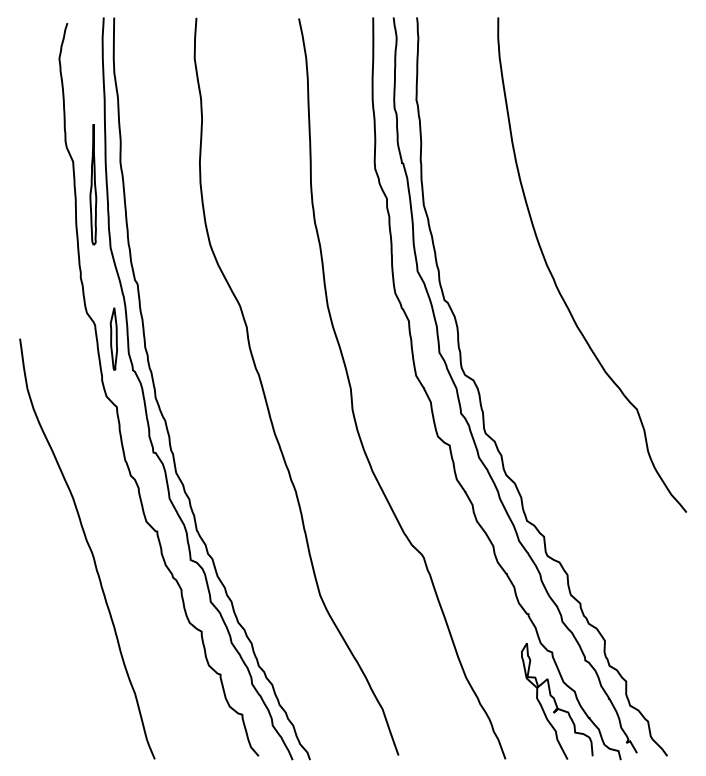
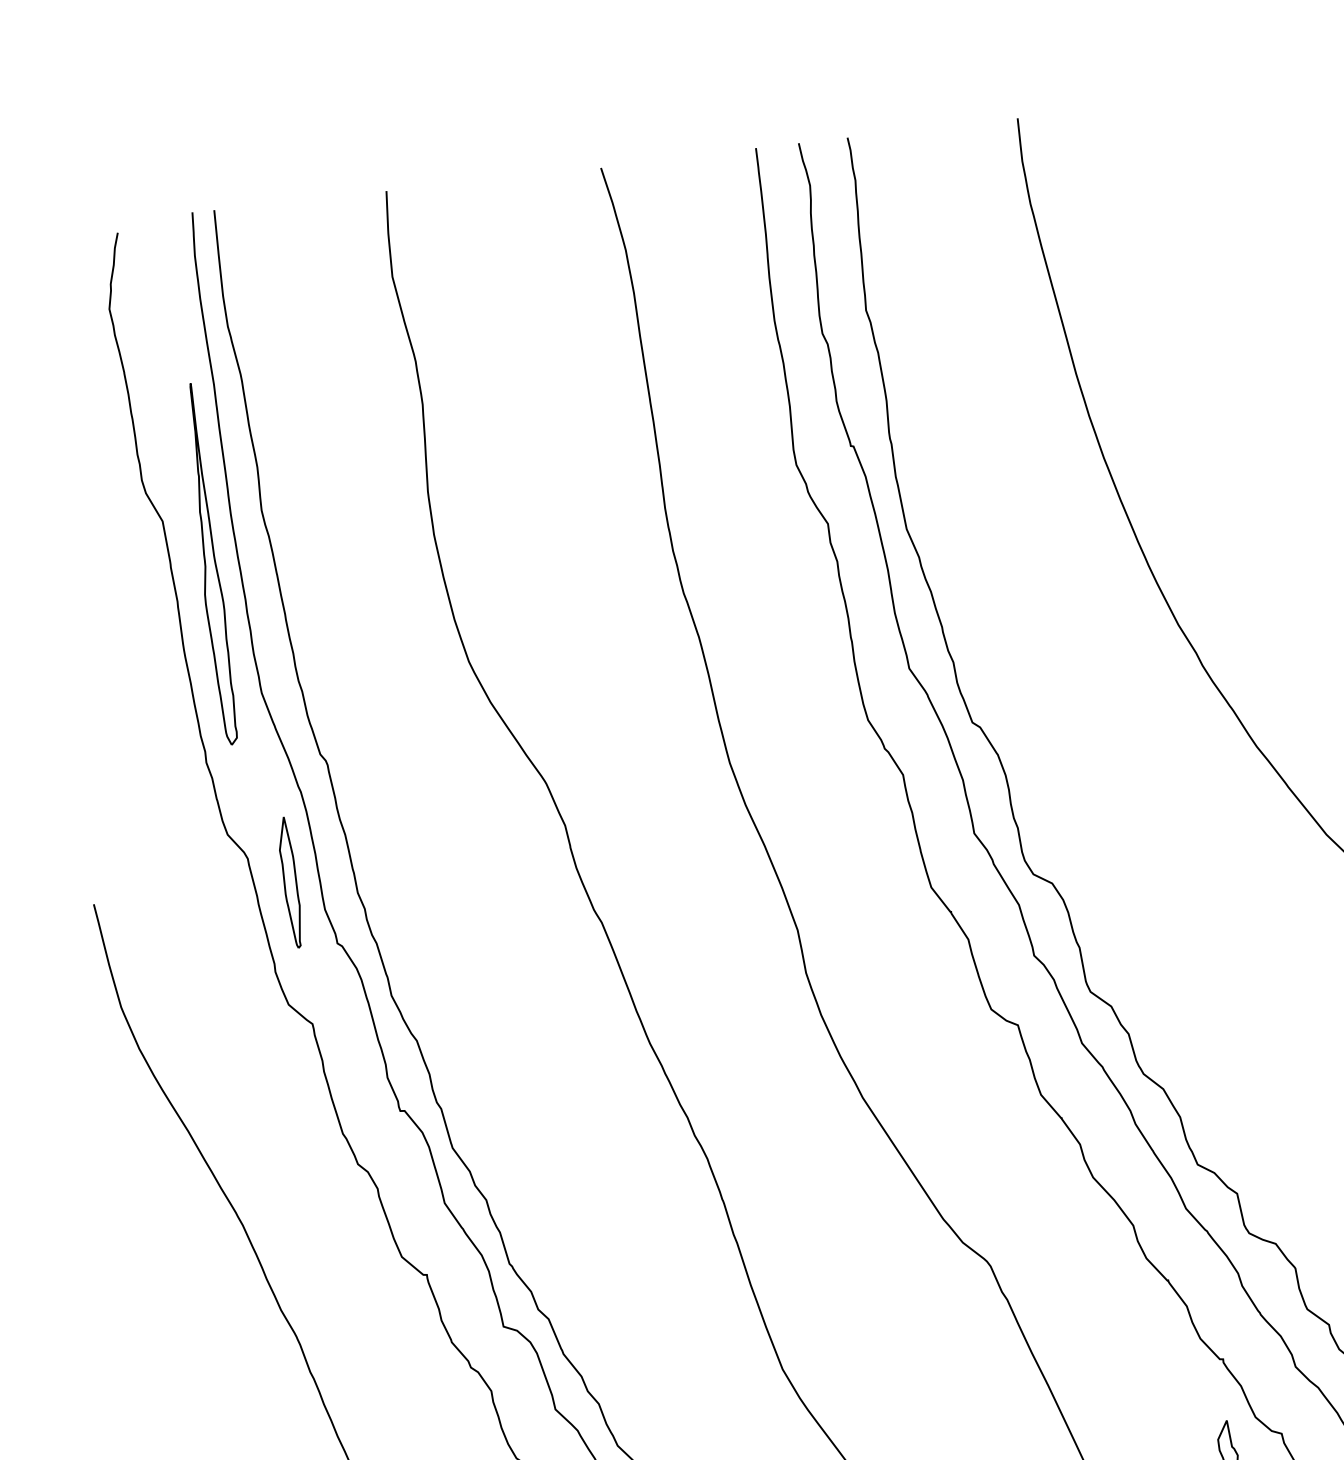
part: (93, 184) -> (210, 564), size x1.43

